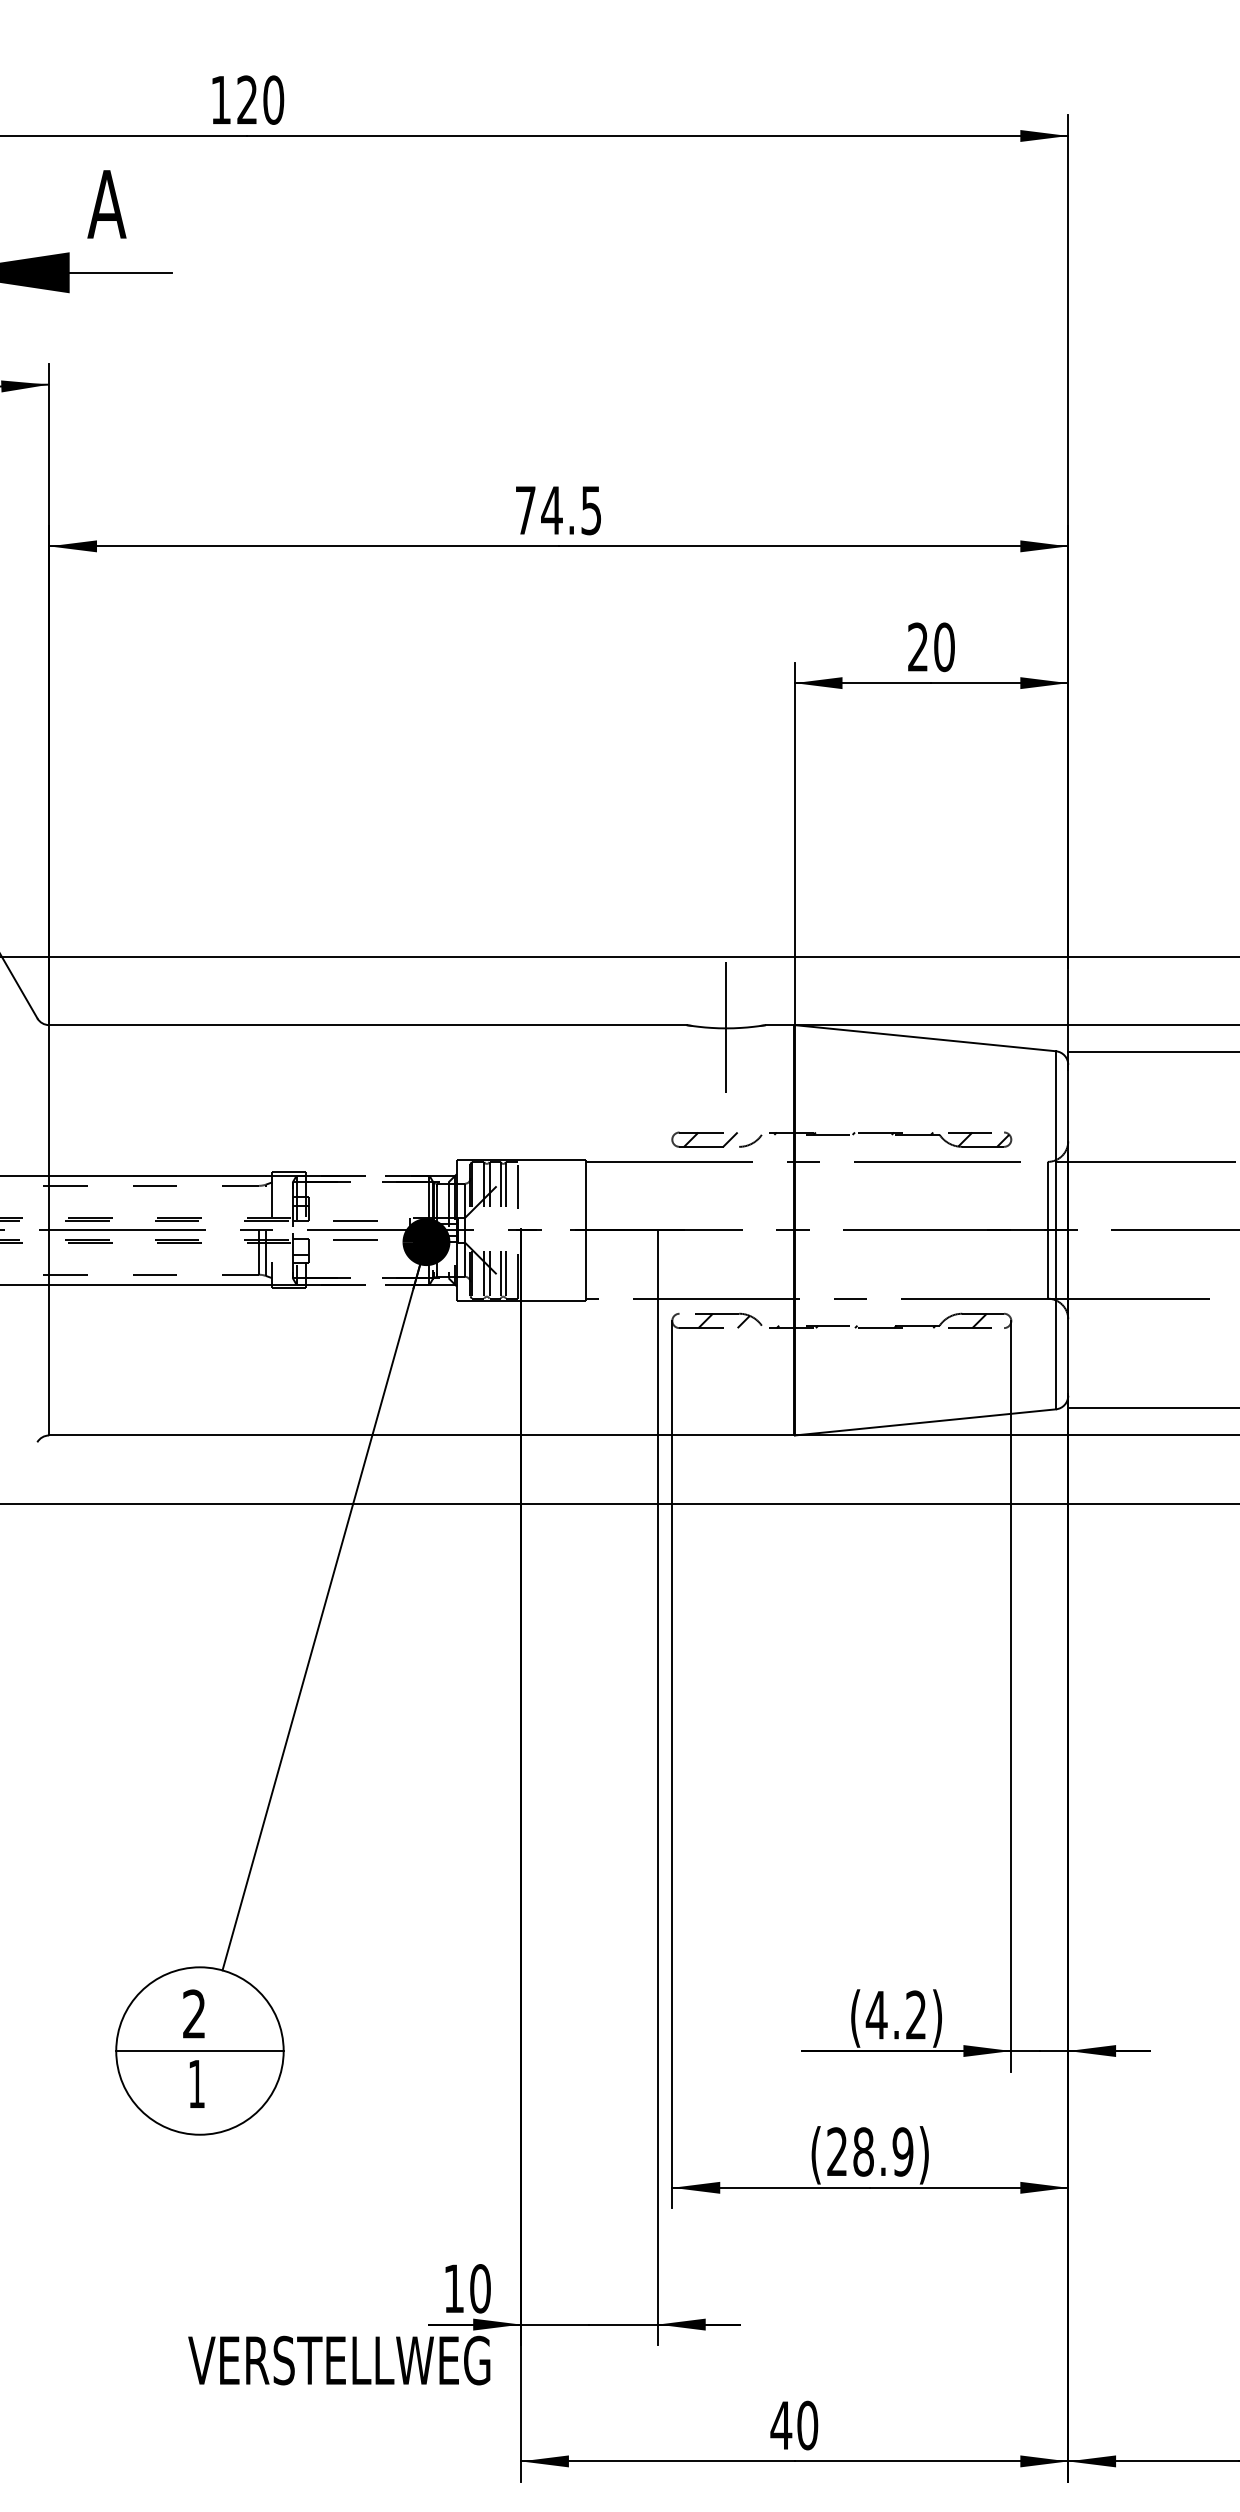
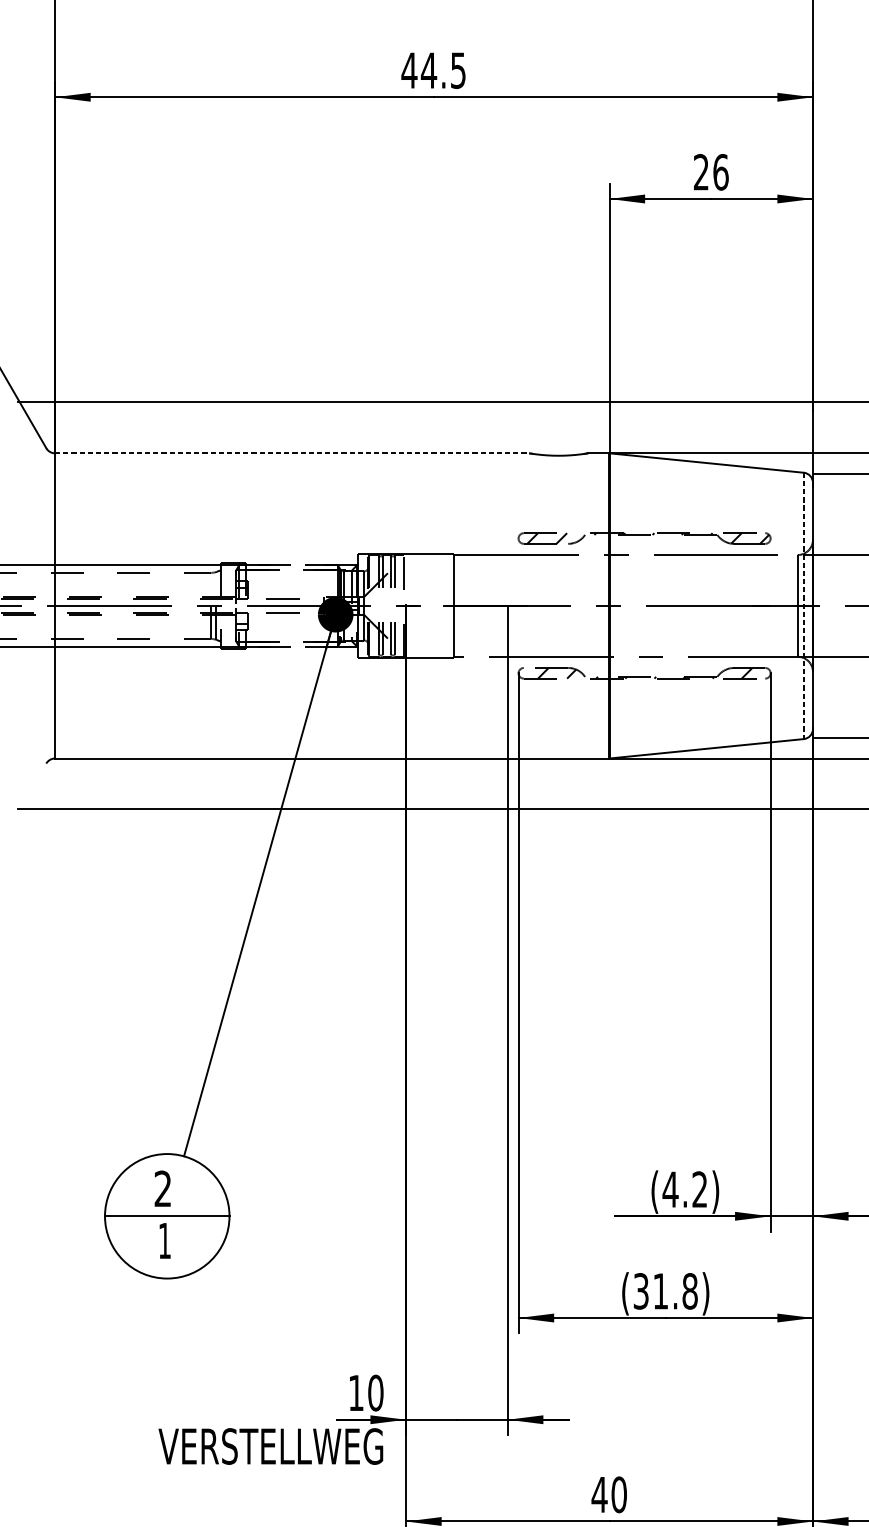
text: (525, 510) -> (409, 70), 74.5 -> 44.5
text: (944, 646) -> (720, 171), 20 -> 26
line: (367, 1025) -> (291, 453), solid -> dashed
line: (726, 1027) -> (558, 455), removed
line: (1055, 1230) -> (803, 606), solid -> dashed
text: (870, 2151) -> (665, 1291), (28.9) -> (31.8)

